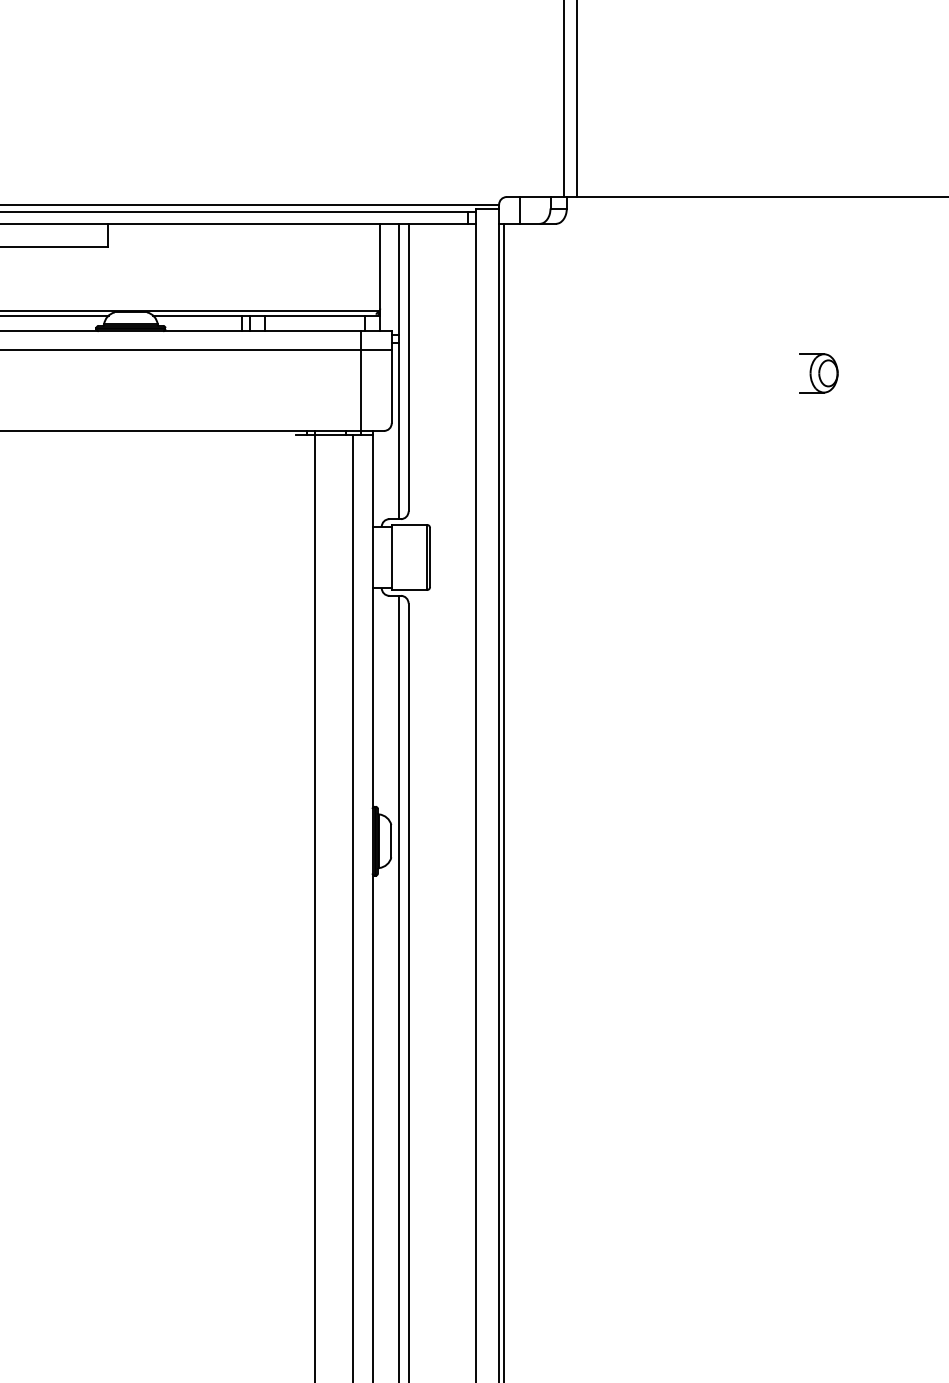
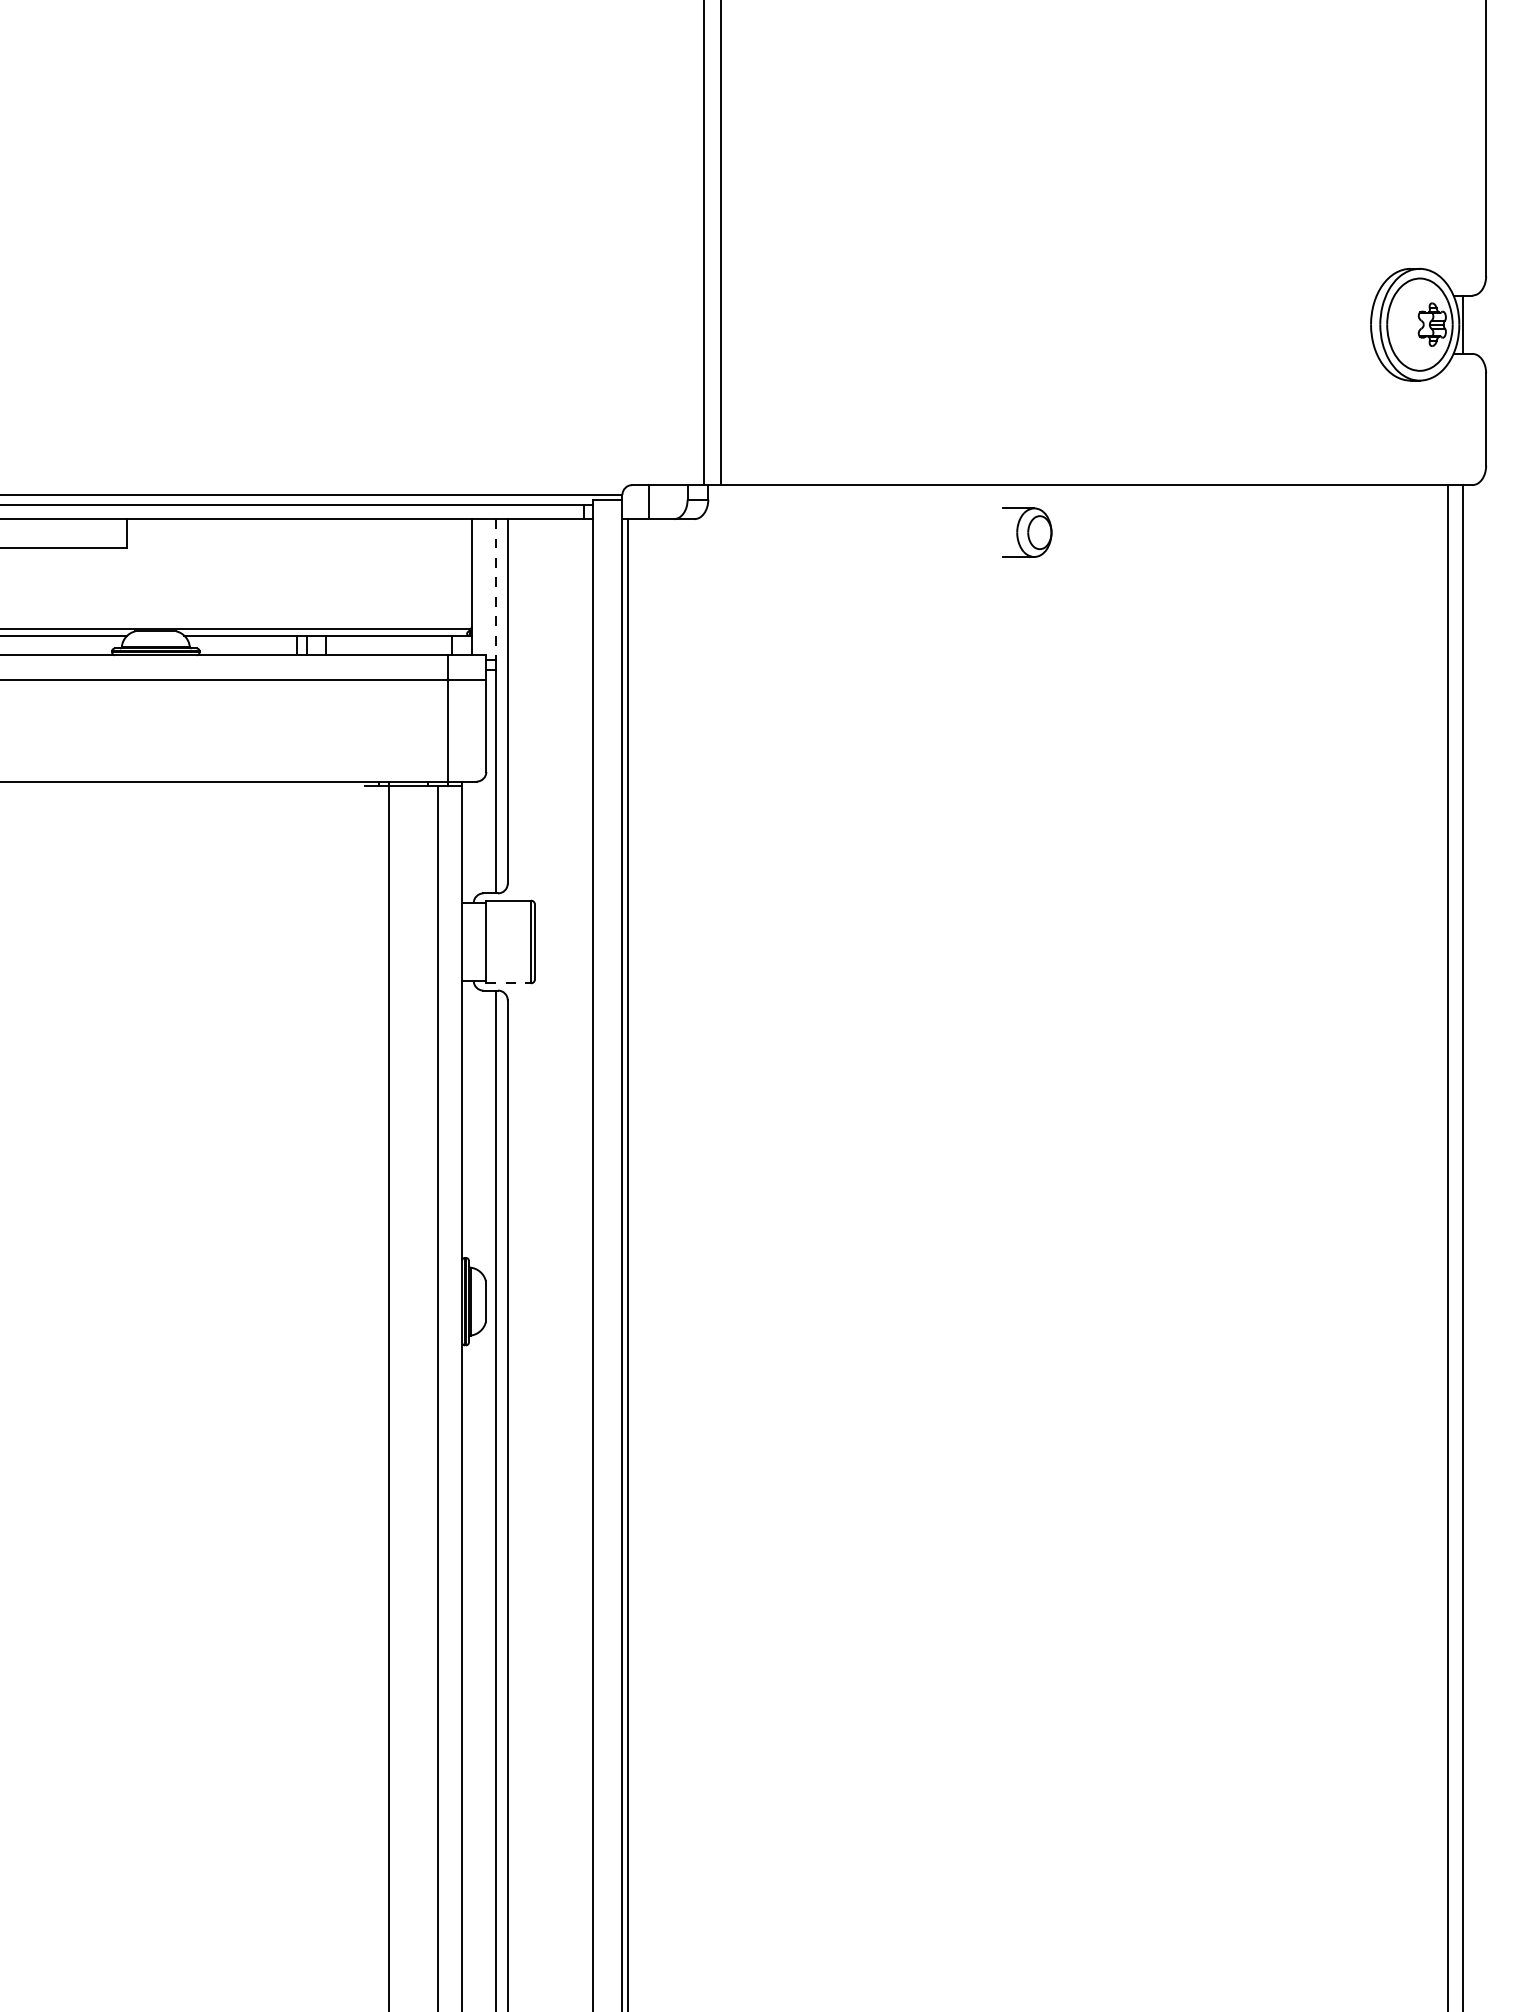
line: (399, 280) -> (496, 590), solid -> dashed
part: (818, 373) -> (1027, 532), moved
line: (409, 590) -> (509, 983), solid -> dashed

